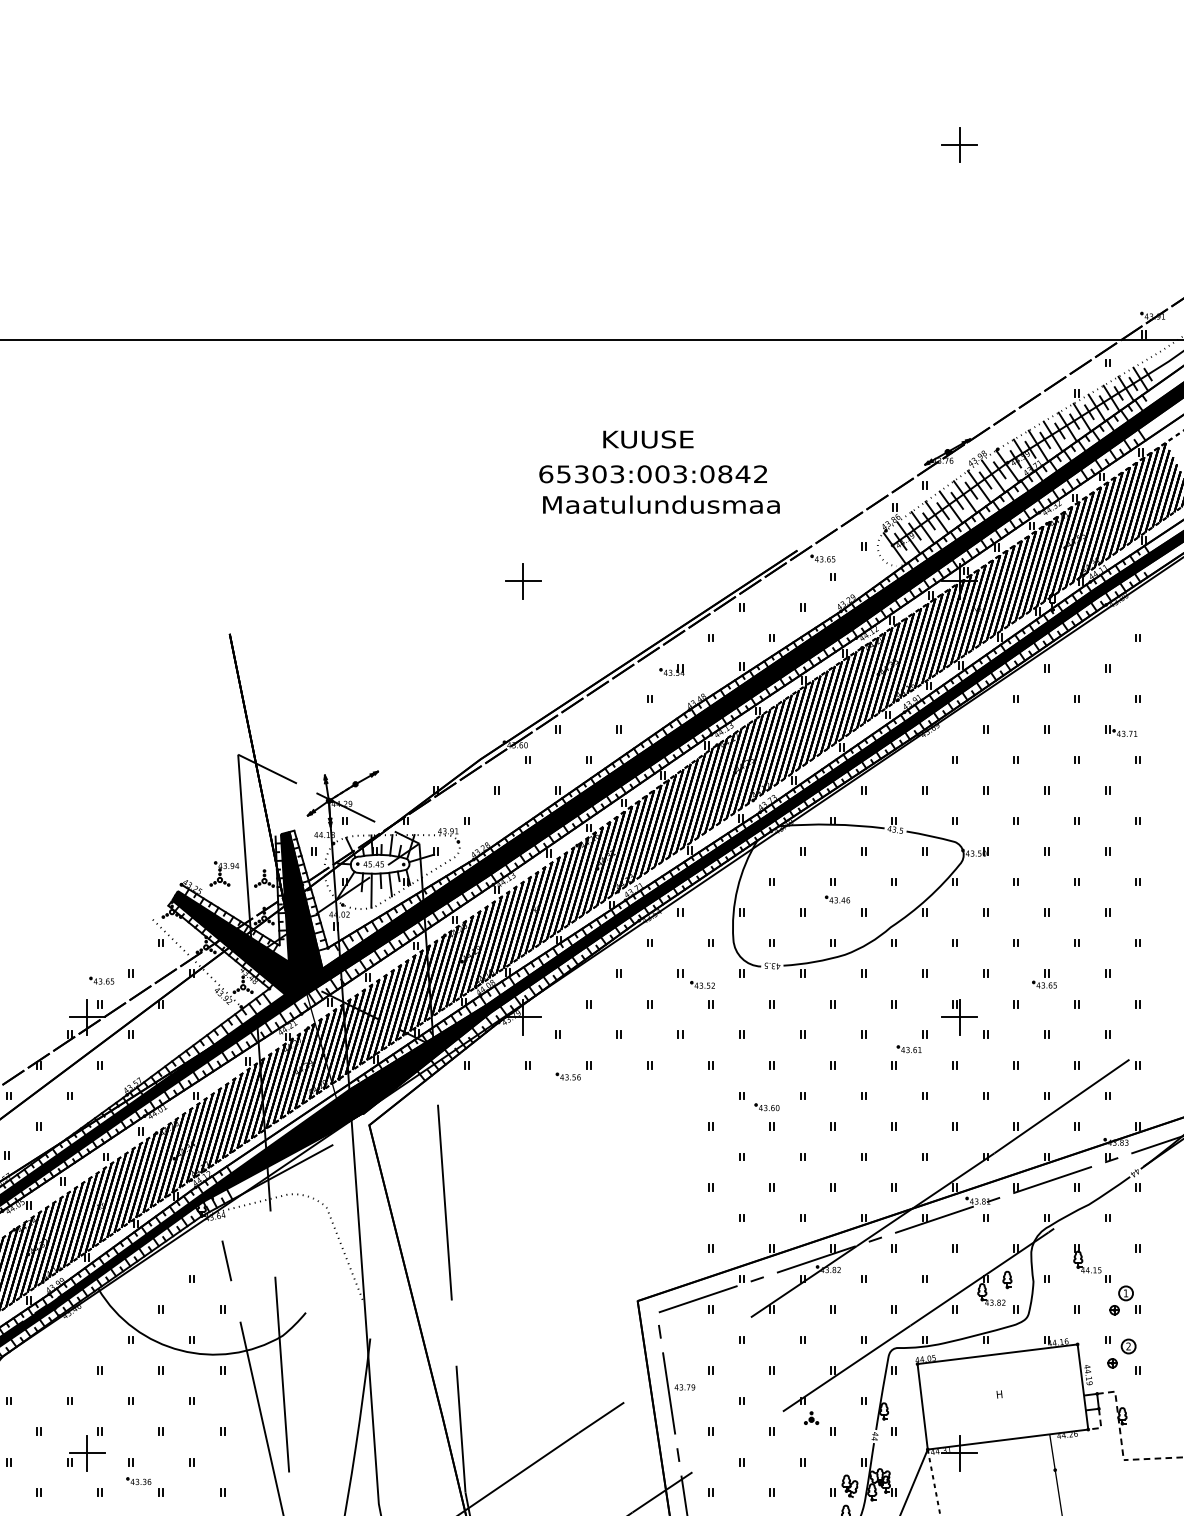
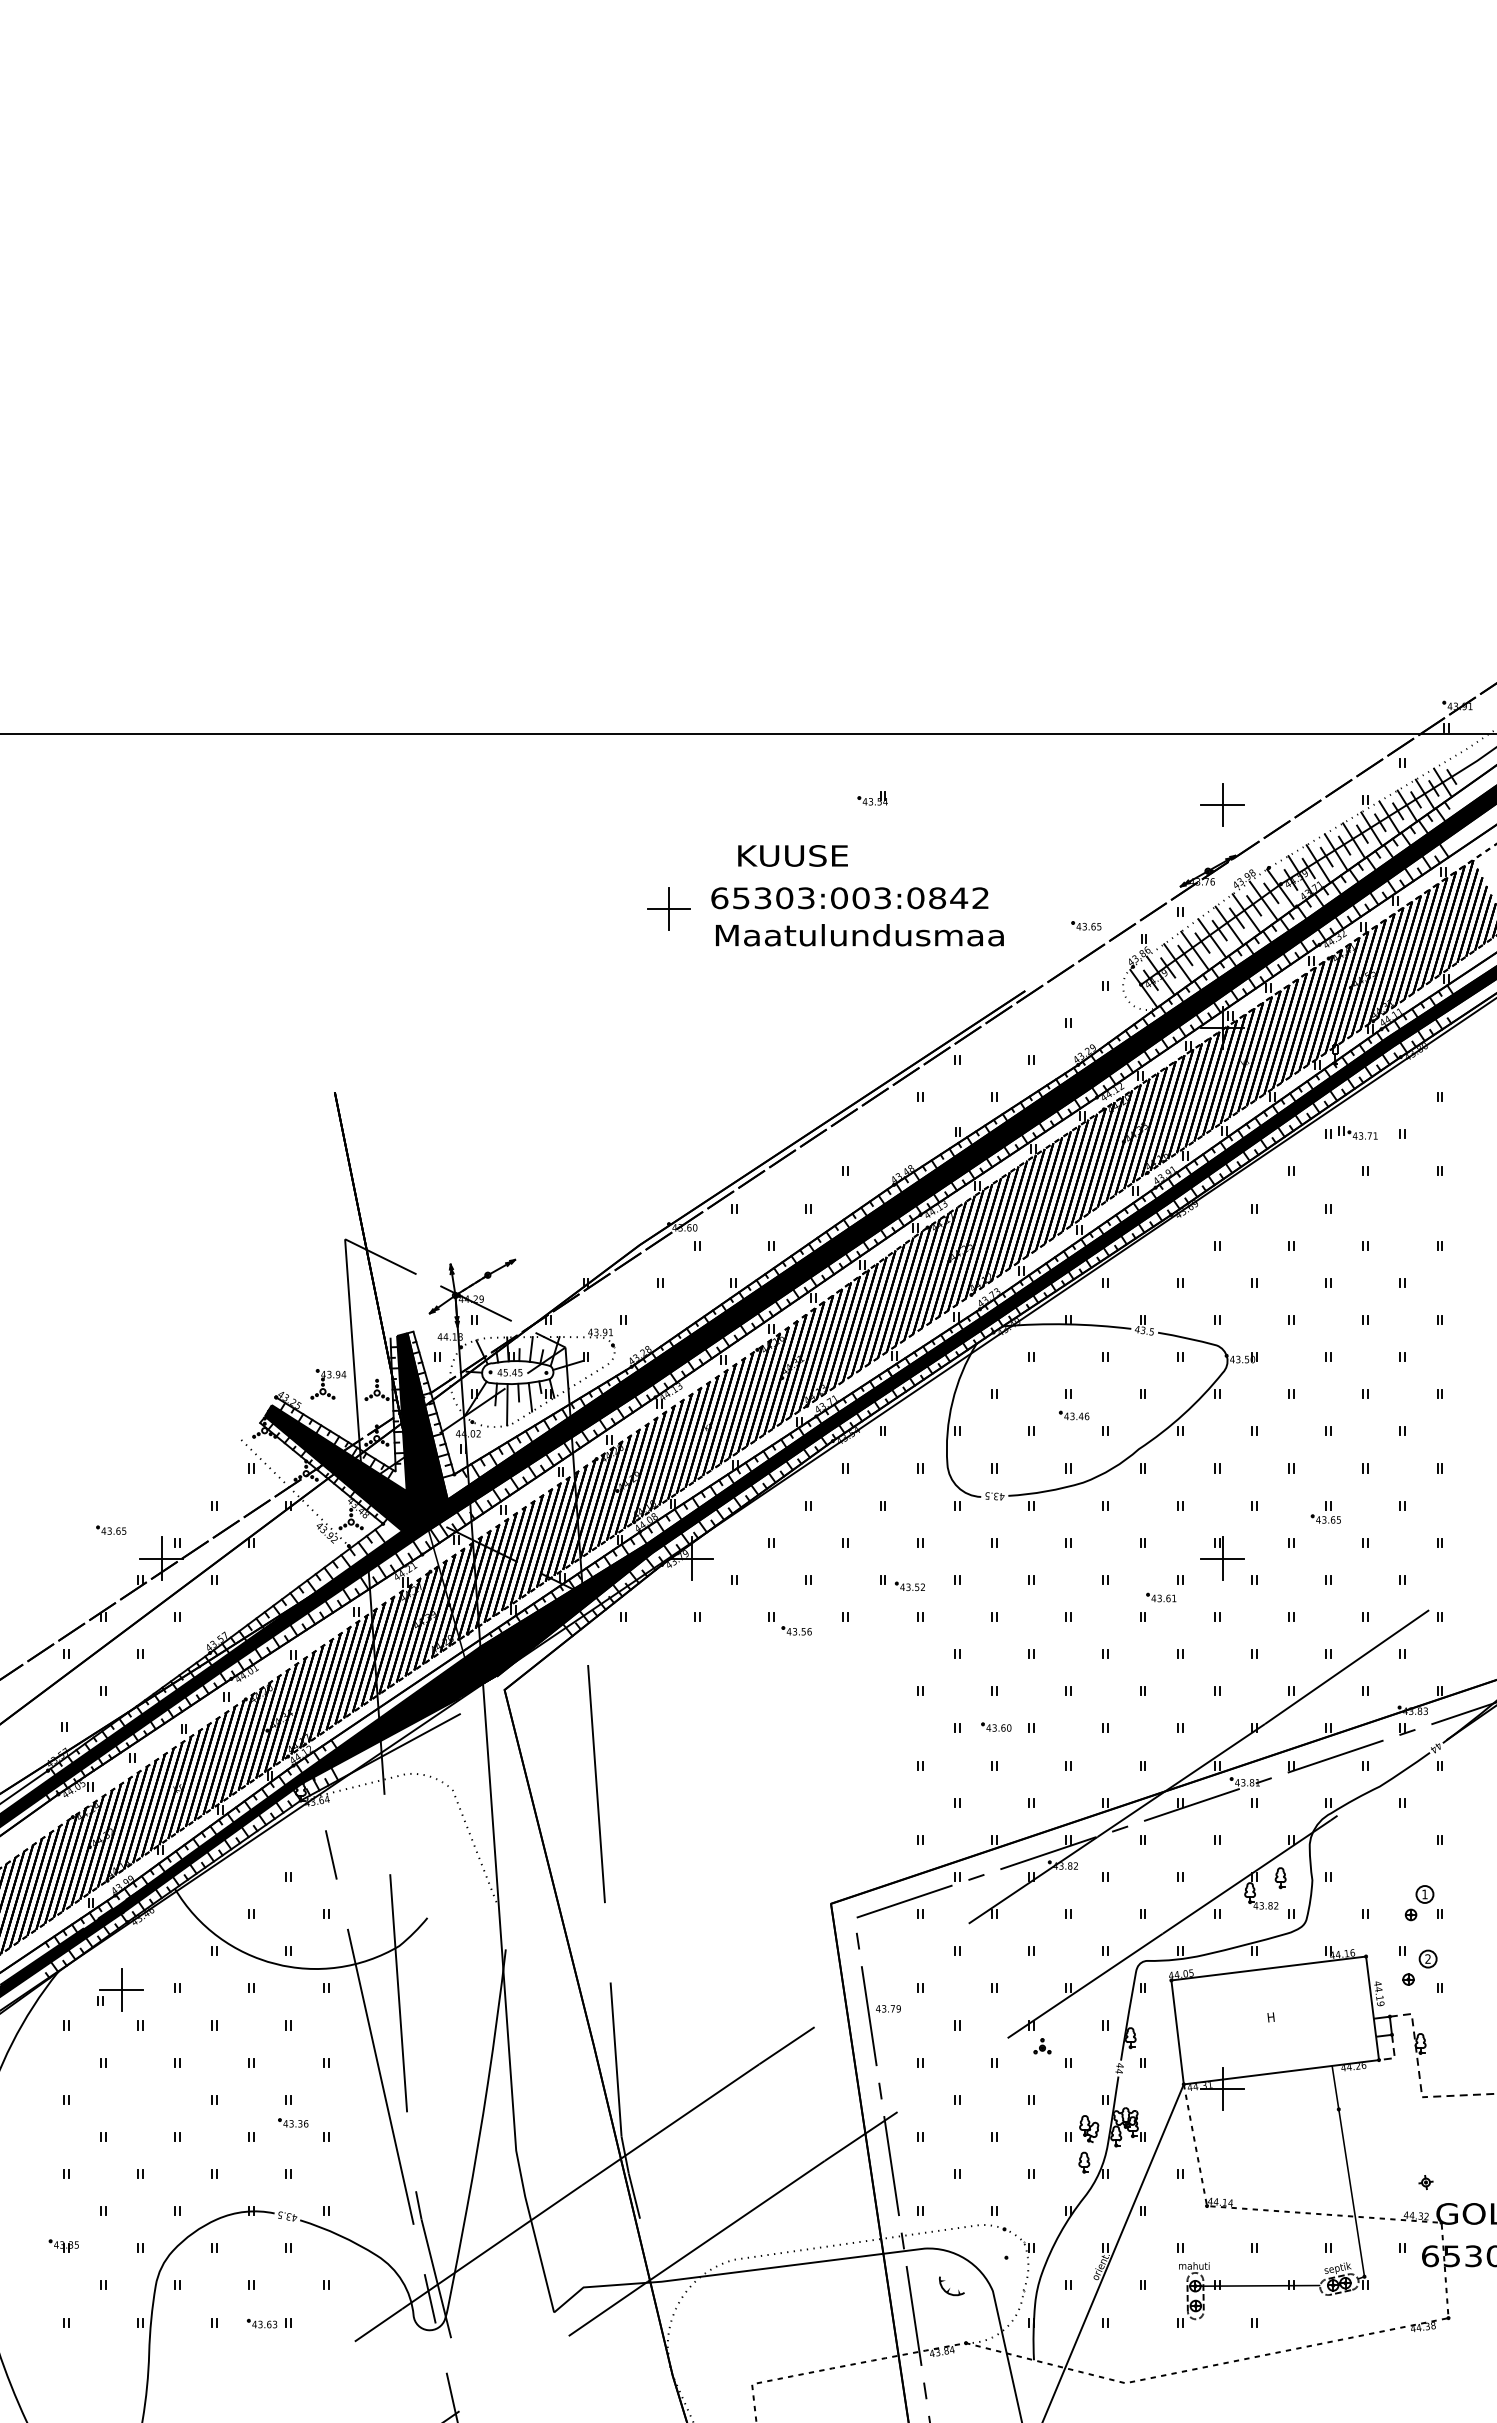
part: (959, 144) -> (1222, 804), moved
text: (647, 439) -> (792, 855), moved
part: (823, 558) -> (1086, 925), moved
part: (522, 580) -> (668, 908), moved
part: (671, 670) -> (872, 798), moved
part: (1120, 731) -> (1357, 1132), moved
part: (102, 980) -> (111, 1529), moved
part: (702, 985) -> (909, 1586), moved
part: (568, 1076) -> (796, 1630), moved
part: (767, 1106) -> (996, 1726), moved
part: (1091, 1263) -> (1383, 1858), removed
part: (86, 1452) -> (120, 1989), moved
part: (139, 1480) -> (293, 2122), moved

